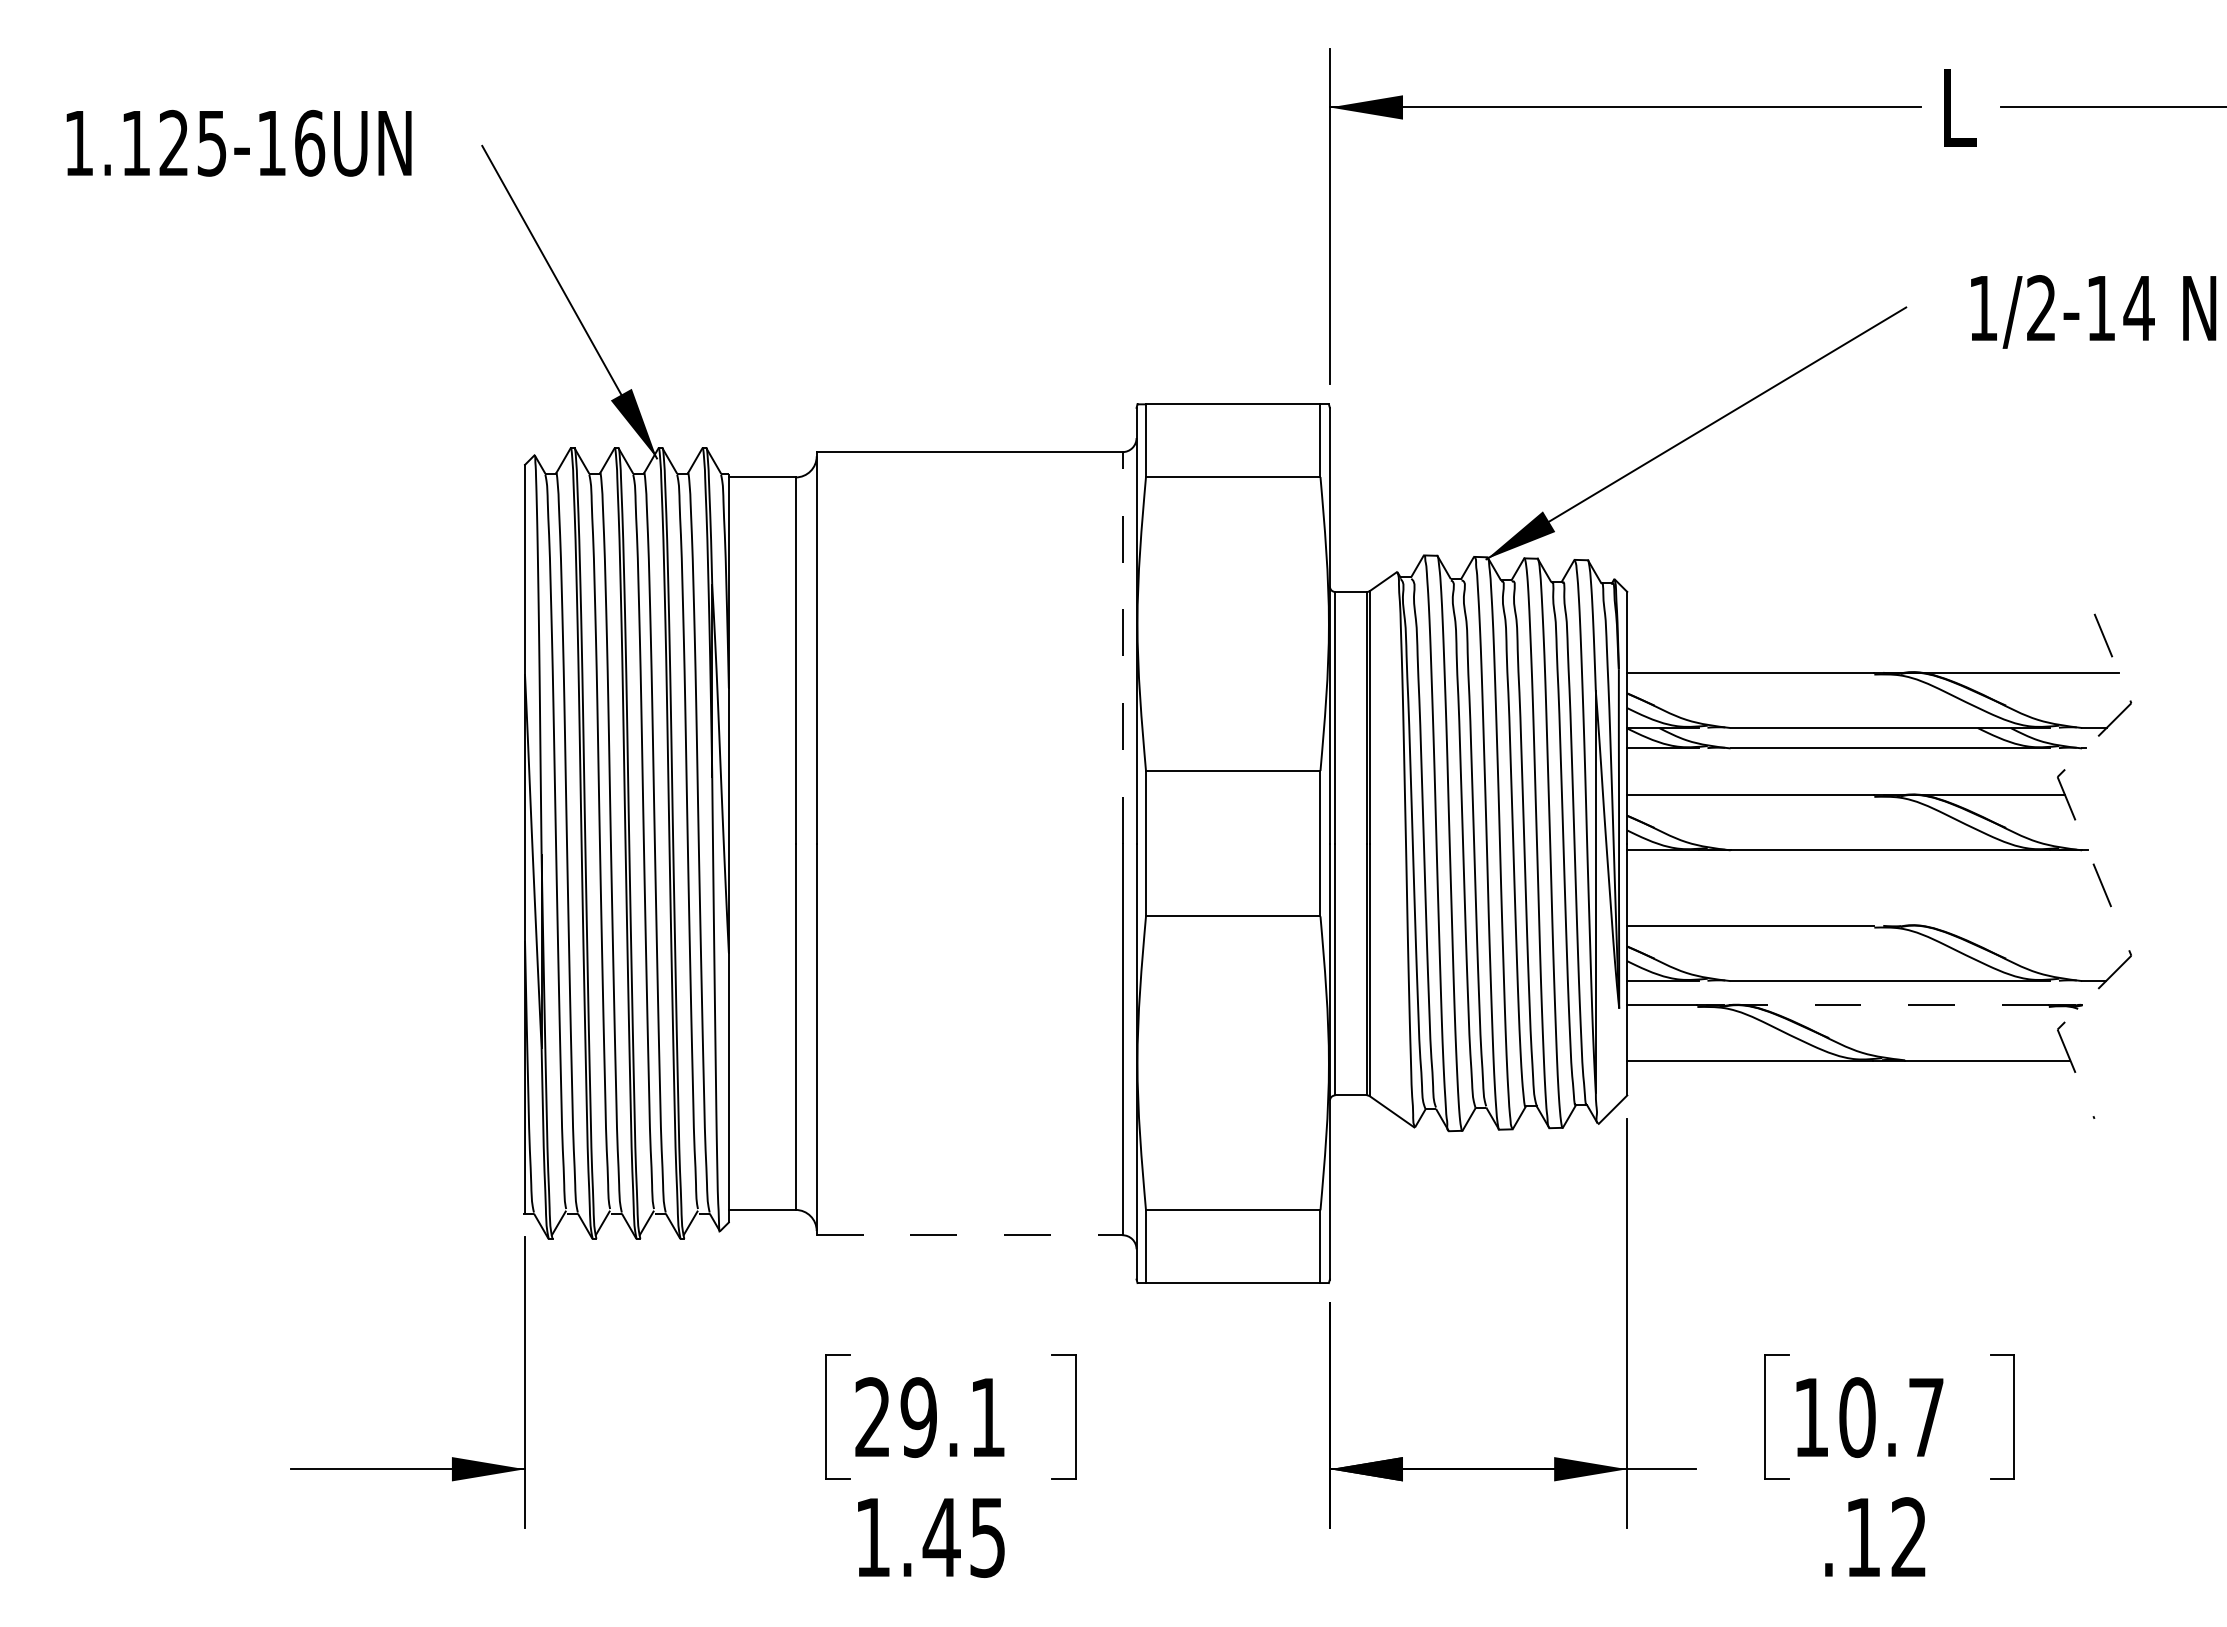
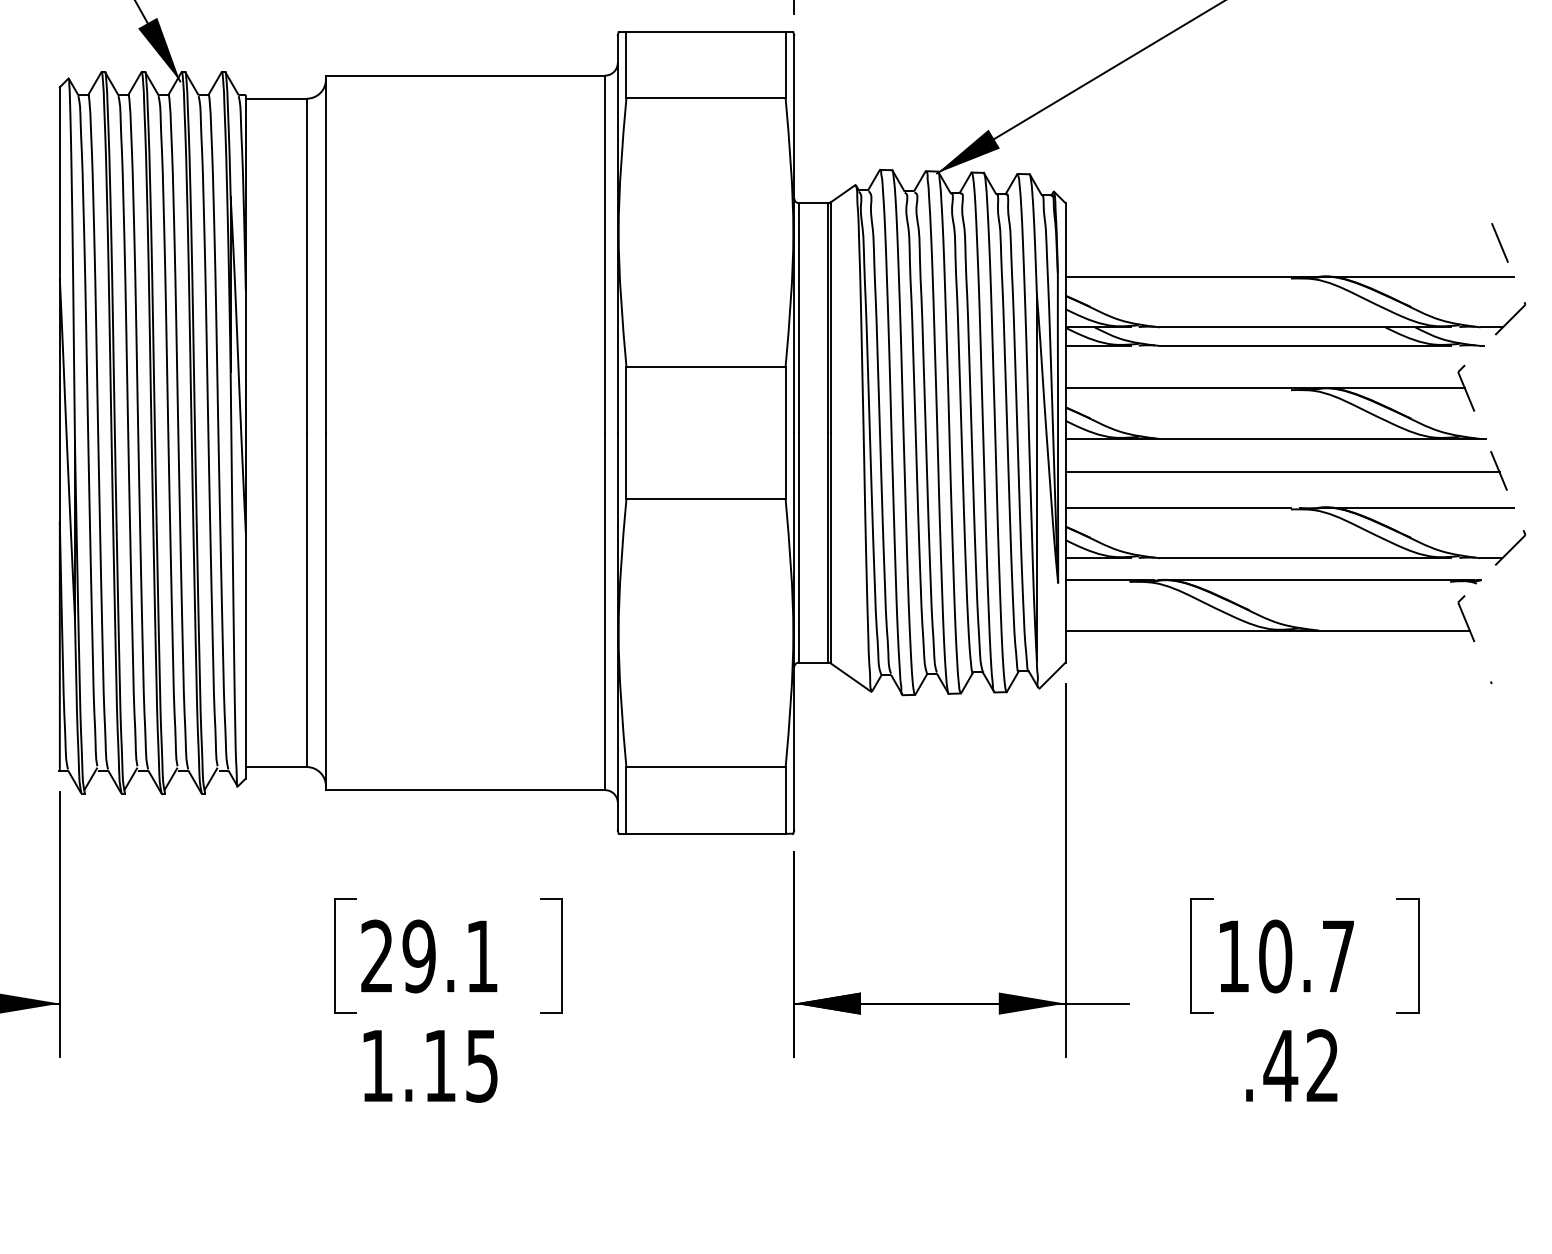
line: (1122, 647) -> (604, 253), dashed -> solid
line: (1864, 886) -> (1281, 471), added
line: (2012, 925) -> (1417, 507), added
line: (1889, 1005) -> (1304, 580), dashed -> solid
line: (969, 1235) -> (465, 790), dashed -> solid
text: (941, 1537) -> (439, 1065), 1.45 -> 1.15
text: (1863, 1537) -> (1281, 1065), .12 -> .42

